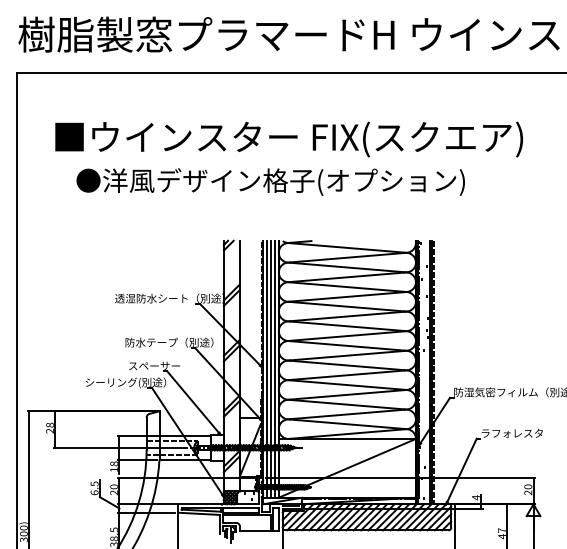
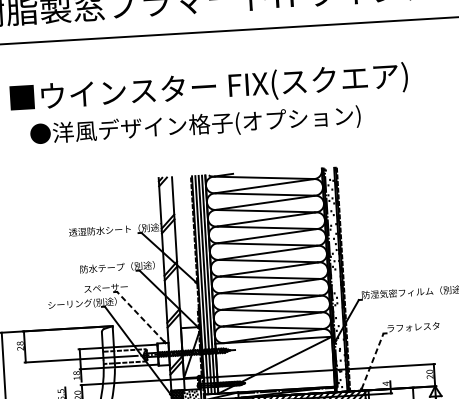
line: (192, 401) -> (140, 316), solid -> dashed
line: (462, 470) -> (373, 361), solid -> dashed

